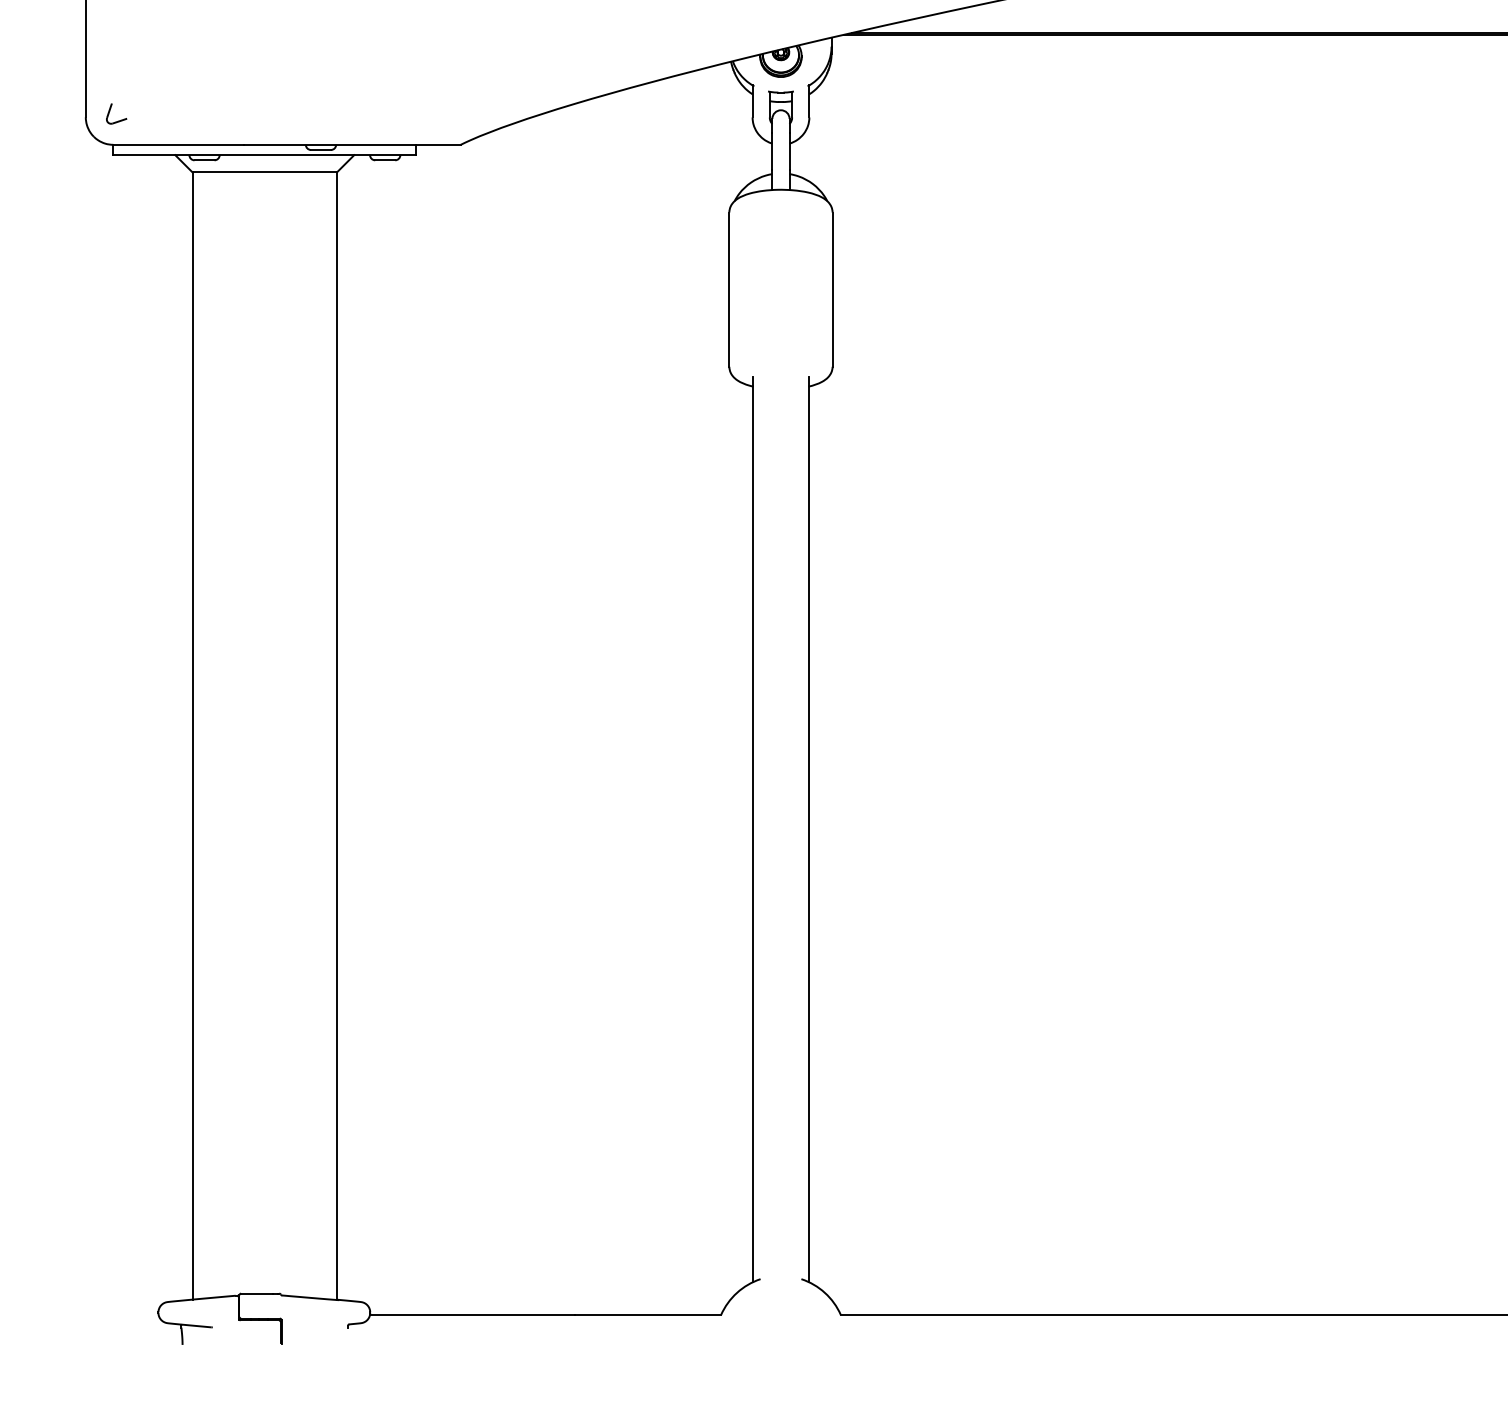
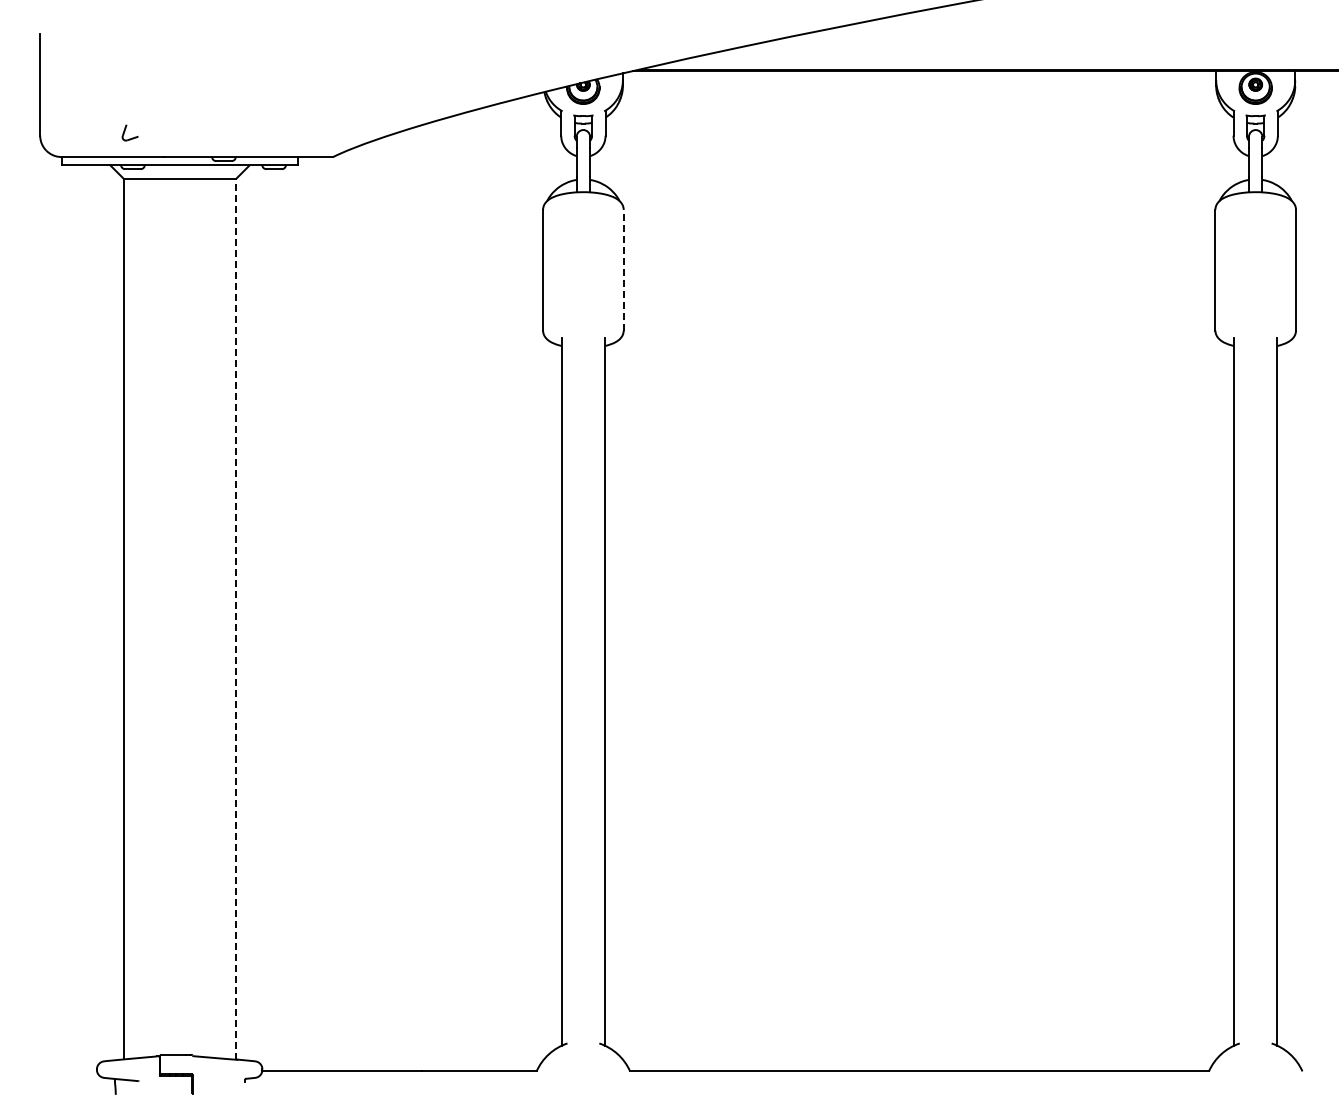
part: (115, 113) -> (129, 132), moved
line: (832, 288) -> (623, 269), solid -> dashed
line: (337, 736) -> (236, 619), solid -> dashed

